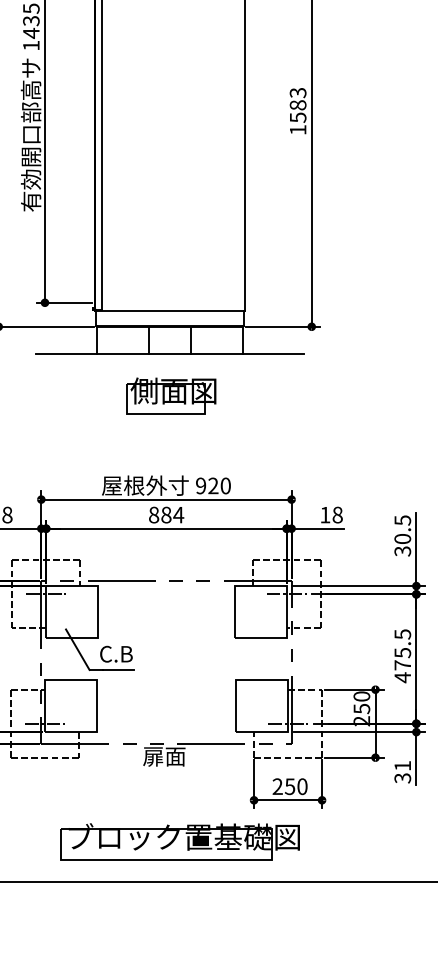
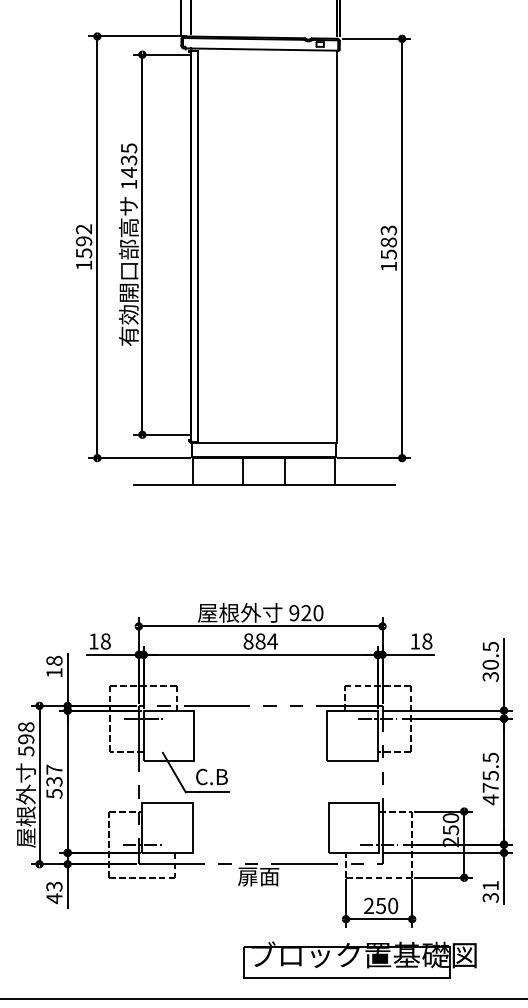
part: (171, 395) -> (265, 525), removed
part: (179, 841) -> (359, 959), moved

